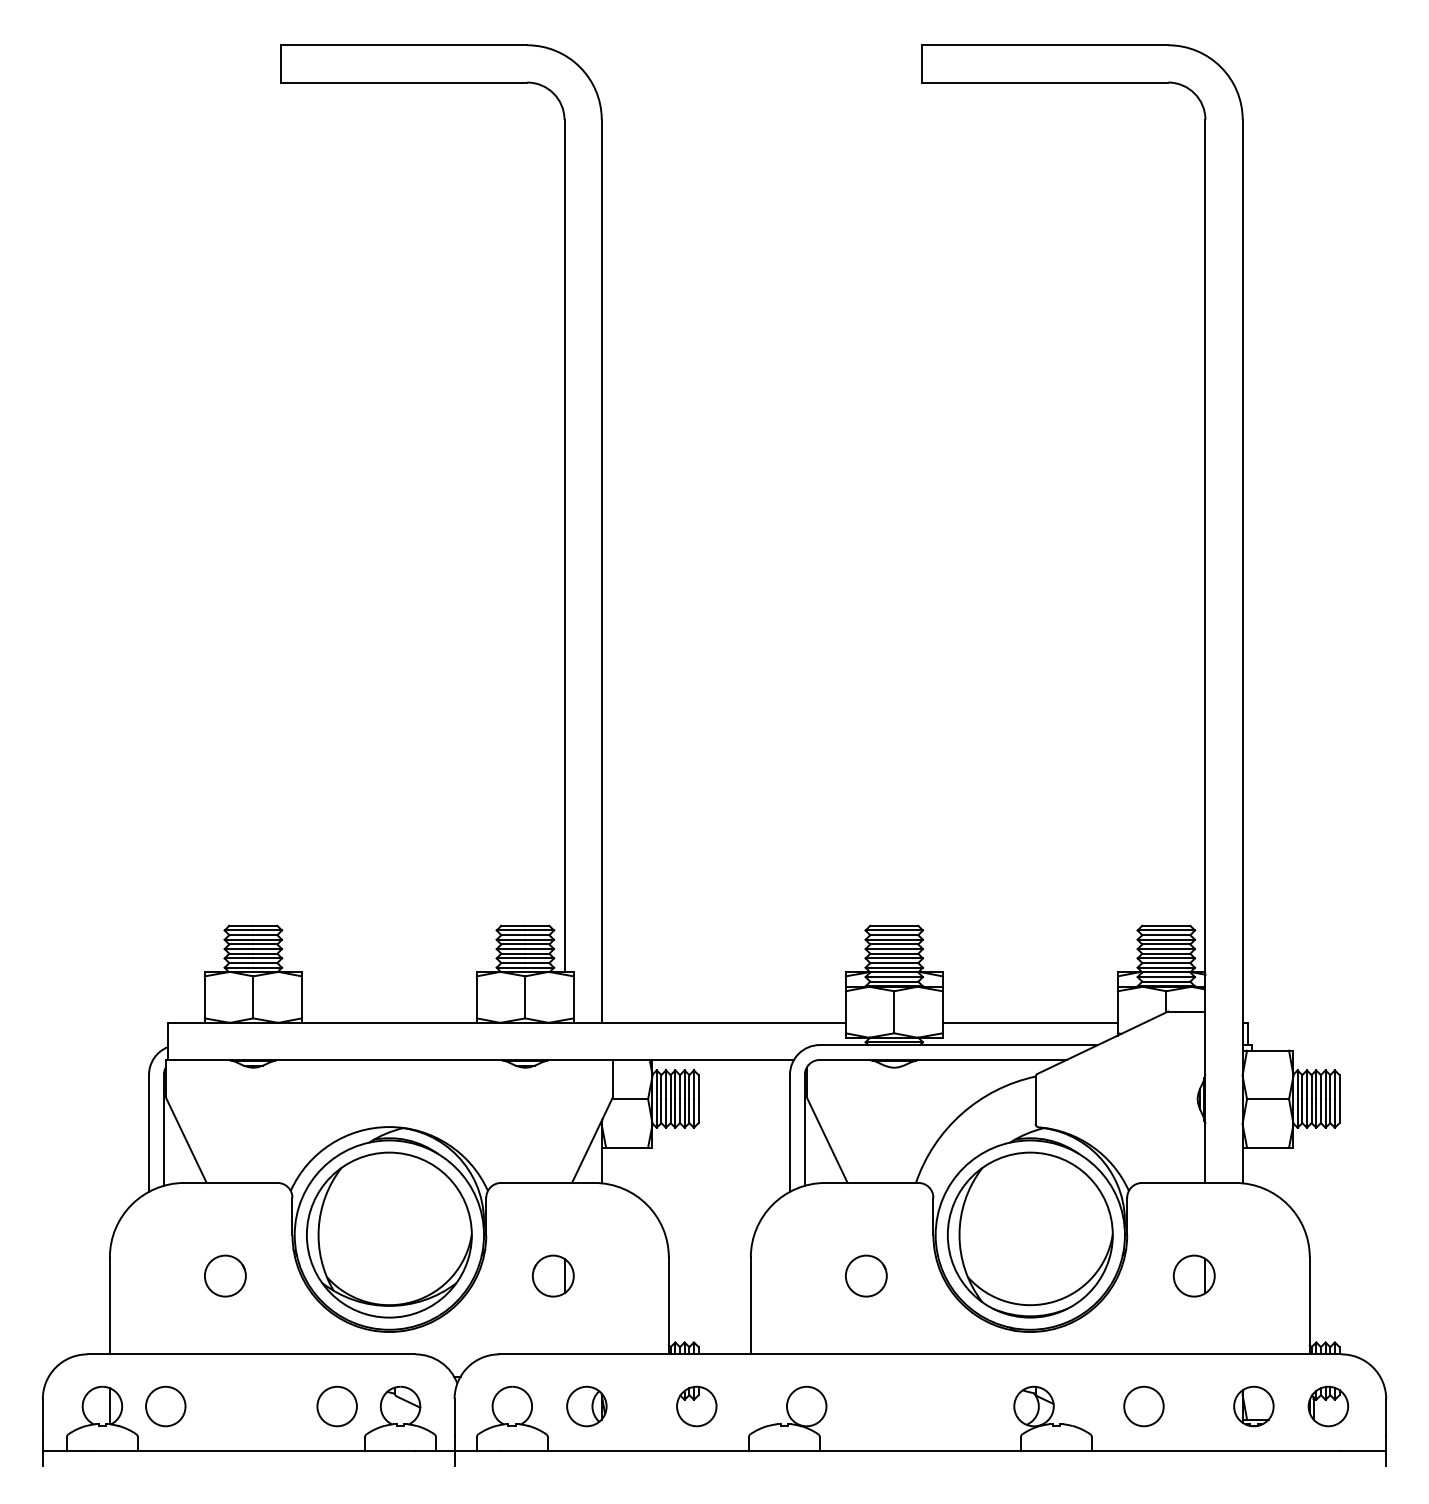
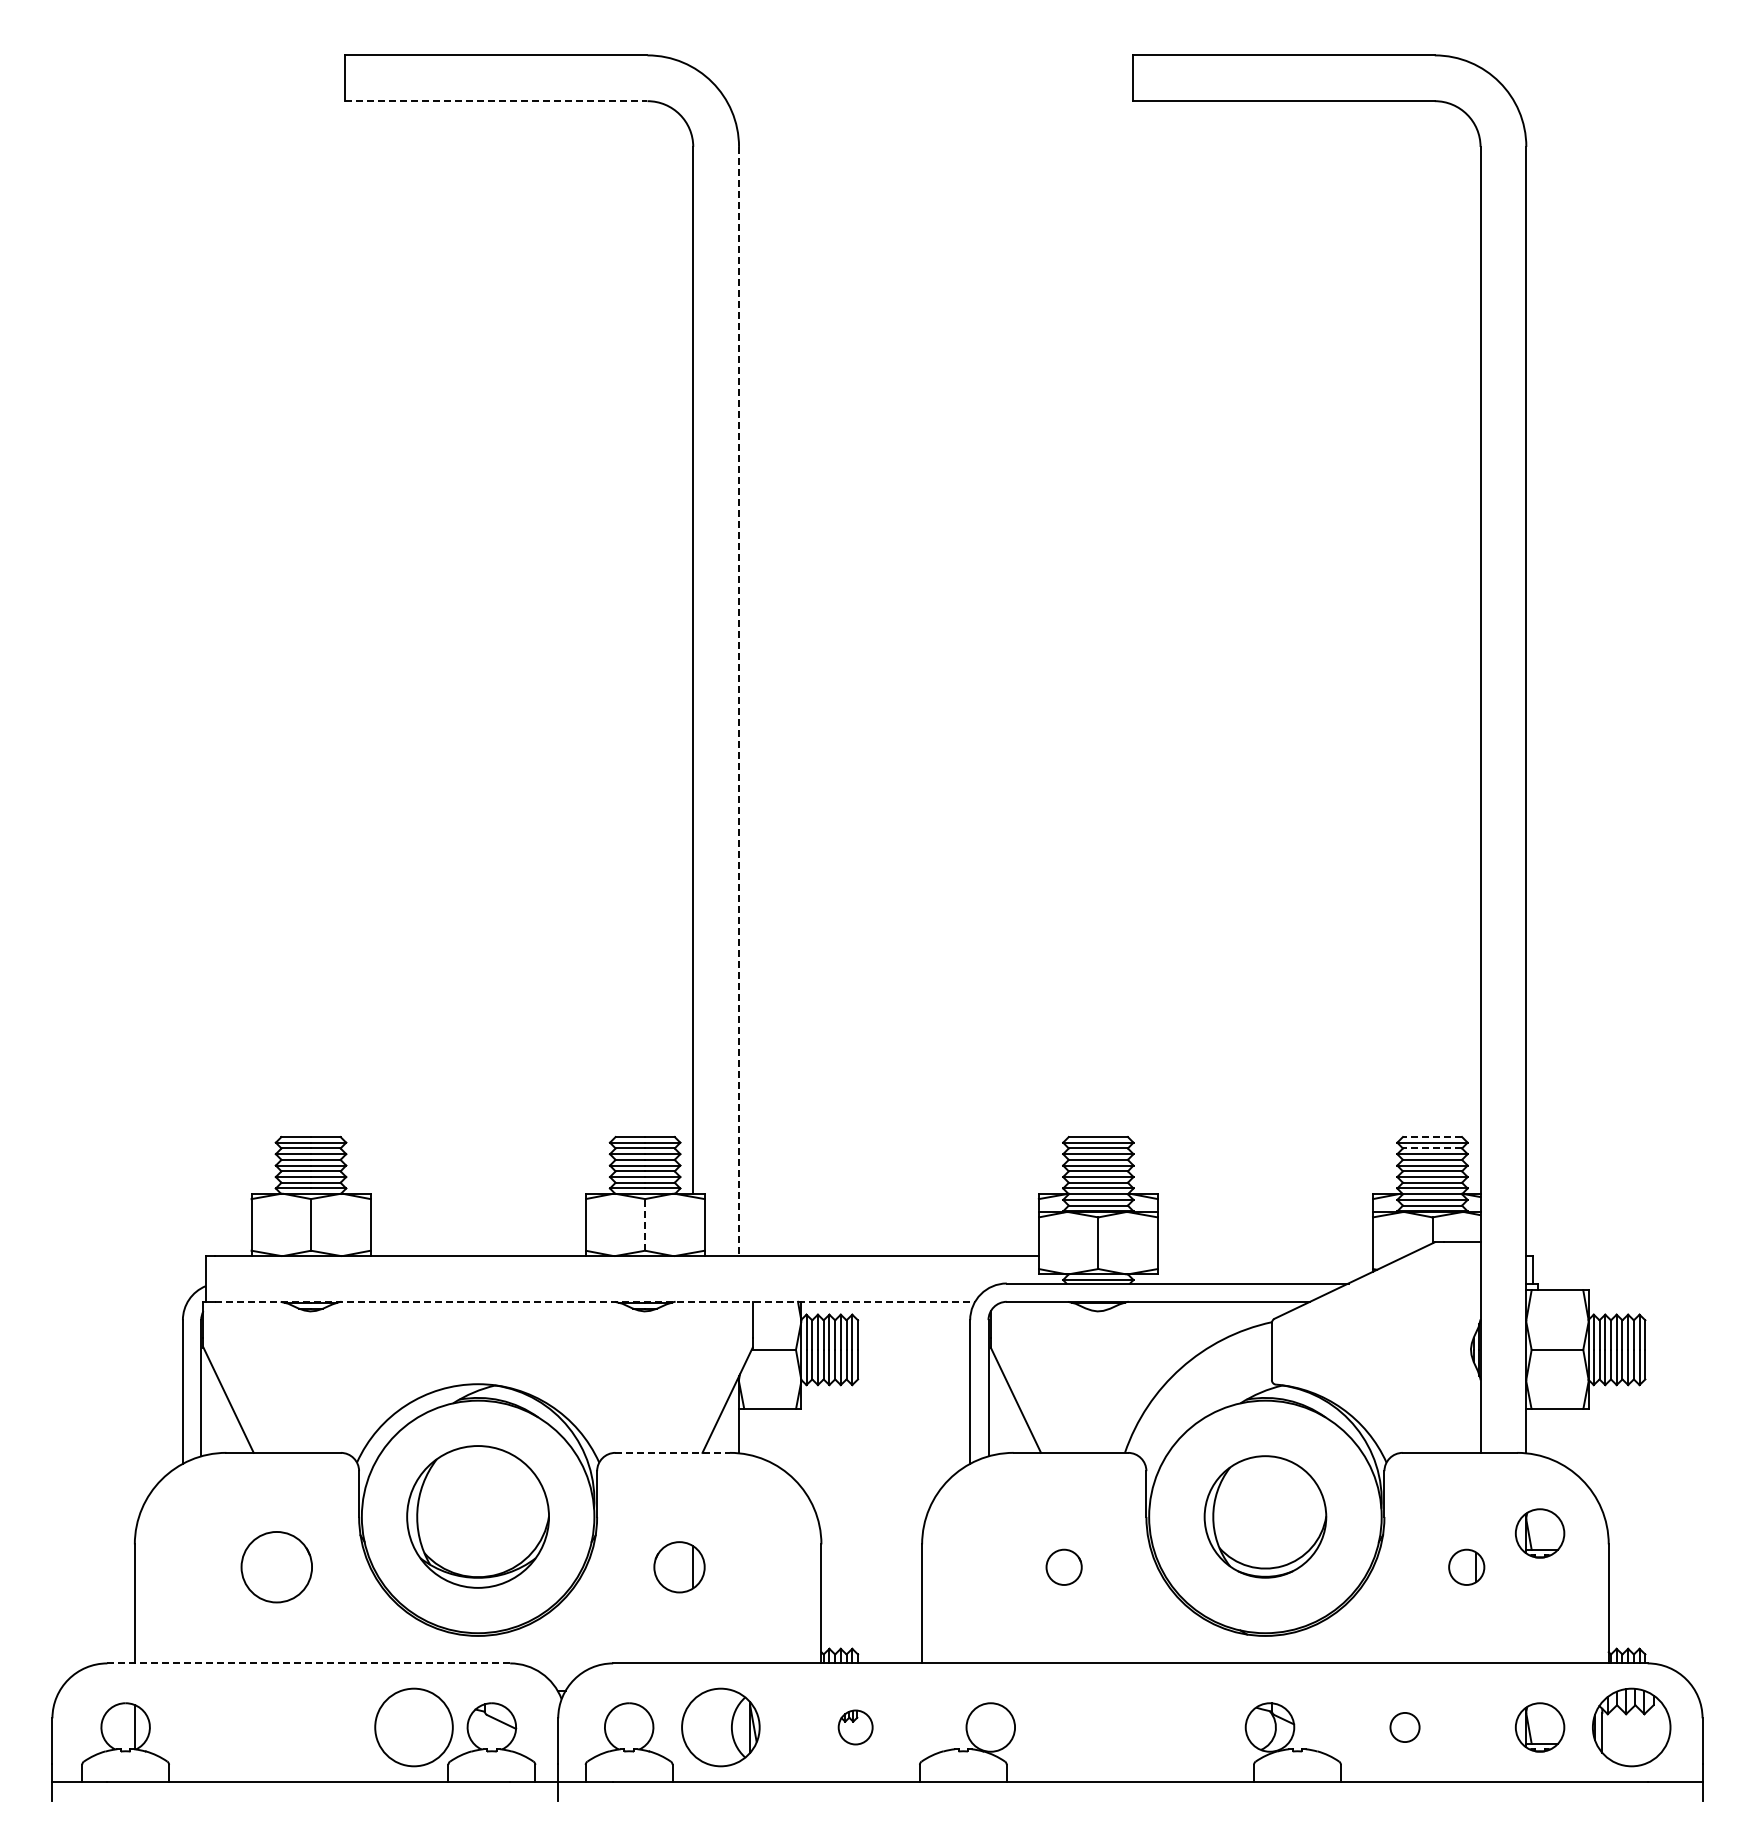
line: (404, 82) -> (496, 101), solid -> dashed
line: (602, 571) -> (739, 701), solid -> dashed
line: (1166, 926) -> (1432, 1137), solid -> dashed
line: (1166, 935) -> (1432, 1148), solid -> dashed
line: (525, 997) -> (645, 1224), solid -> dashed
line: (1030, 1023) -> (1265, 1256), removed
line: (484, 1059) -> (595, 1301), solid -> dashed
line: (548, 1182) -> (673, 1452), solid -> dashed
part: (388, 1234) -> (477, 1516), size x0.7
part: (1030, 1234) -> (1265, 1516), size x0.6
part: (1253, 1248) -> (1539, 1533), added
circle: (225, 1276) -> (276, 1567), size x1.4
circle: (866, 1276) -> (1064, 1567), size x0.7
part: (1194, 1276) -> (1466, 1567), size x0.7
line: (252, 1354) -> (309, 1663), solid -> dashed
circle: (165, 1406) -> (203, 1727), removed
circle: (336, 1406) -> (413, 1727), size x1.6
part: (586, 1406) -> (720, 1727), size x1.6
part: (696, 1406) -> (855, 1727), size x0.7
circle: (1143, 1406) -> (1404, 1727), size x0.6
part: (1328, 1406) -> (1631, 1727), size x1.6

